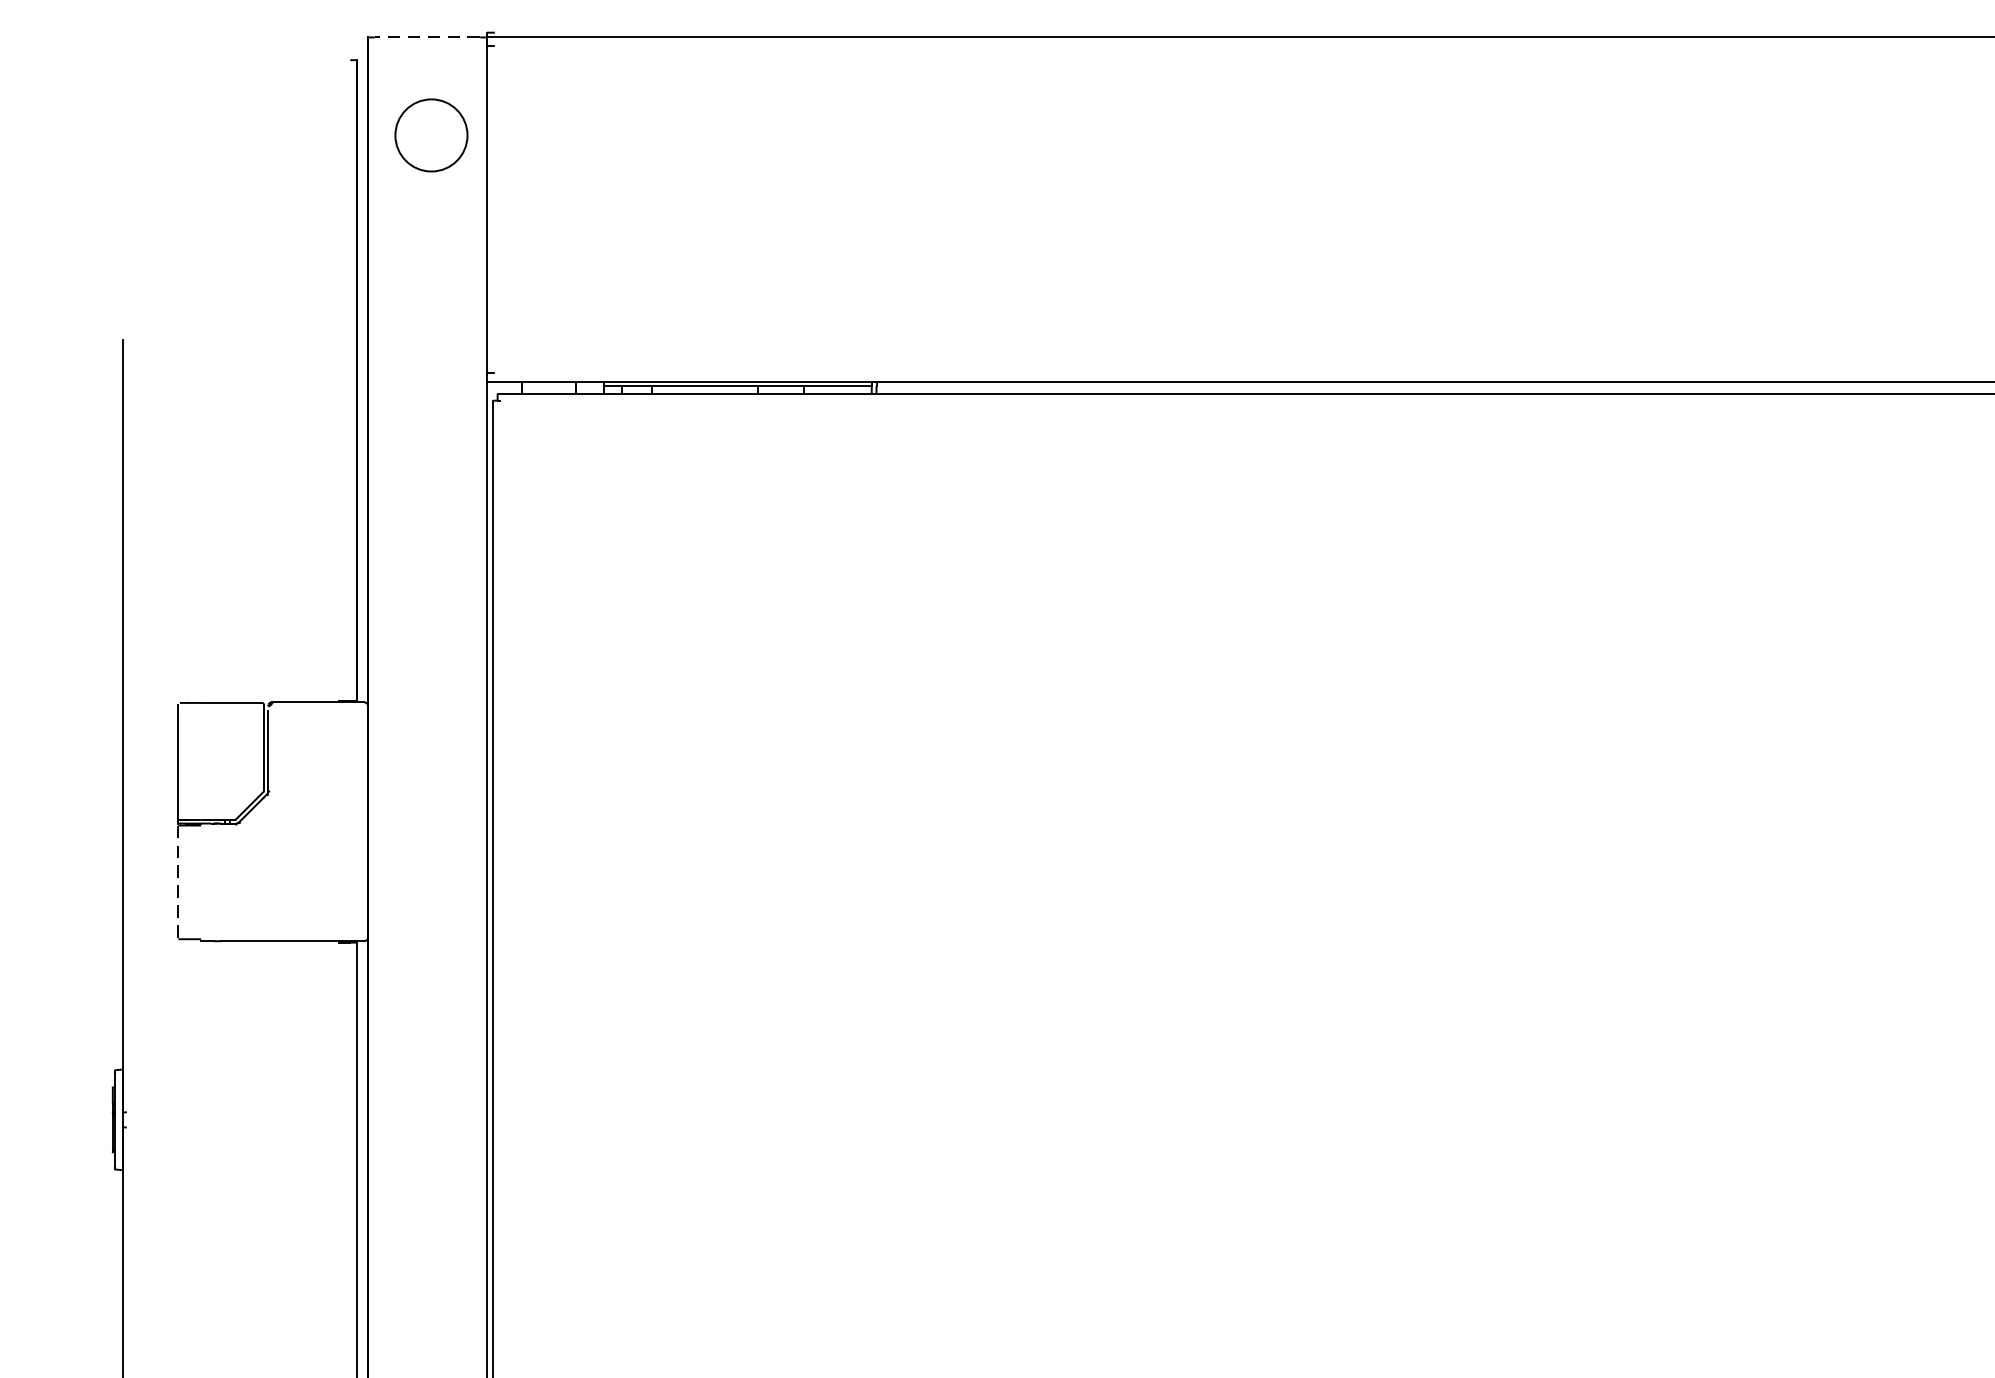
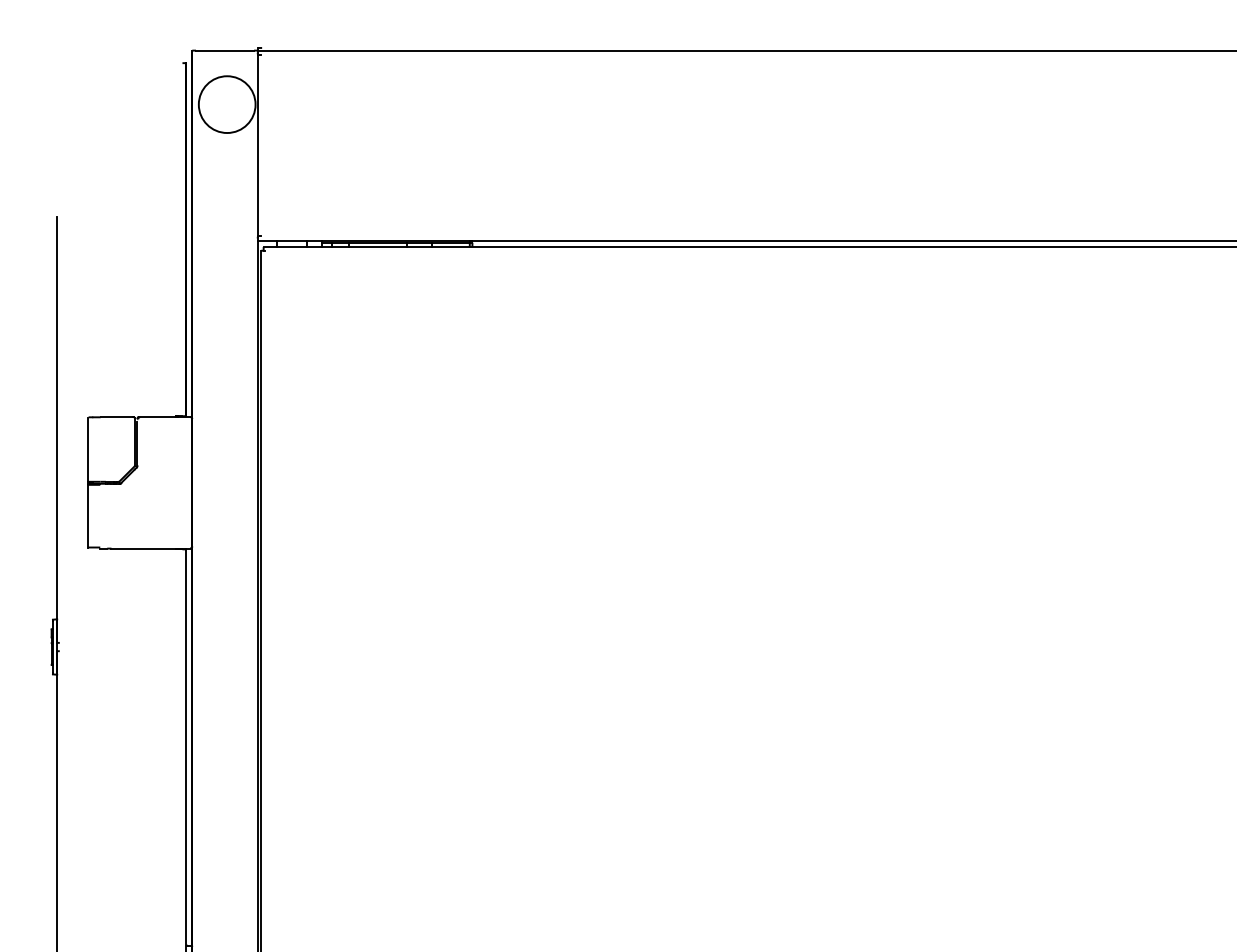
line: (426, 37) -> (224, 50), dashed -> solid
circle: (430, 135) -> (226, 104), size x1.43
line: (177, 882) -> (87, 516), dashed -> solid

